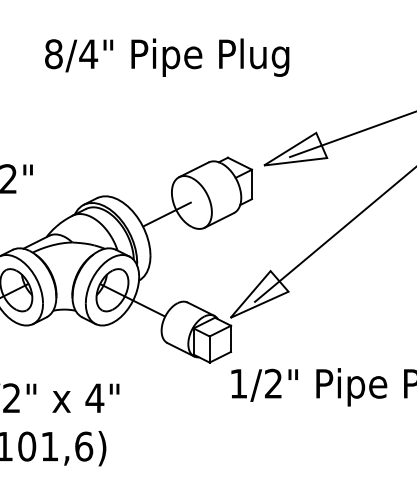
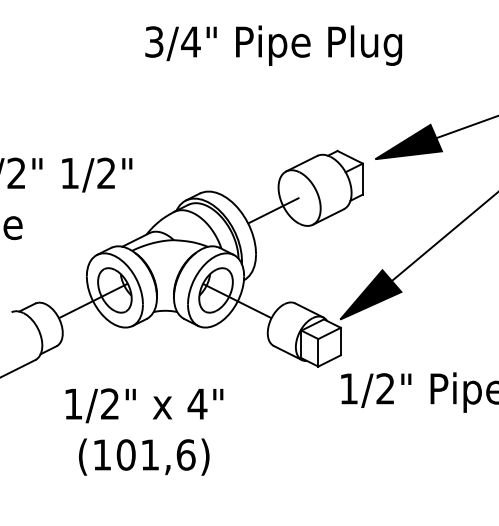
text: (53, 53) -> (154, 41), 8/4" -> 3/4"
fill: (295, 148) -> (408, 141), added
fill: (259, 294) -> (370, 294), added

